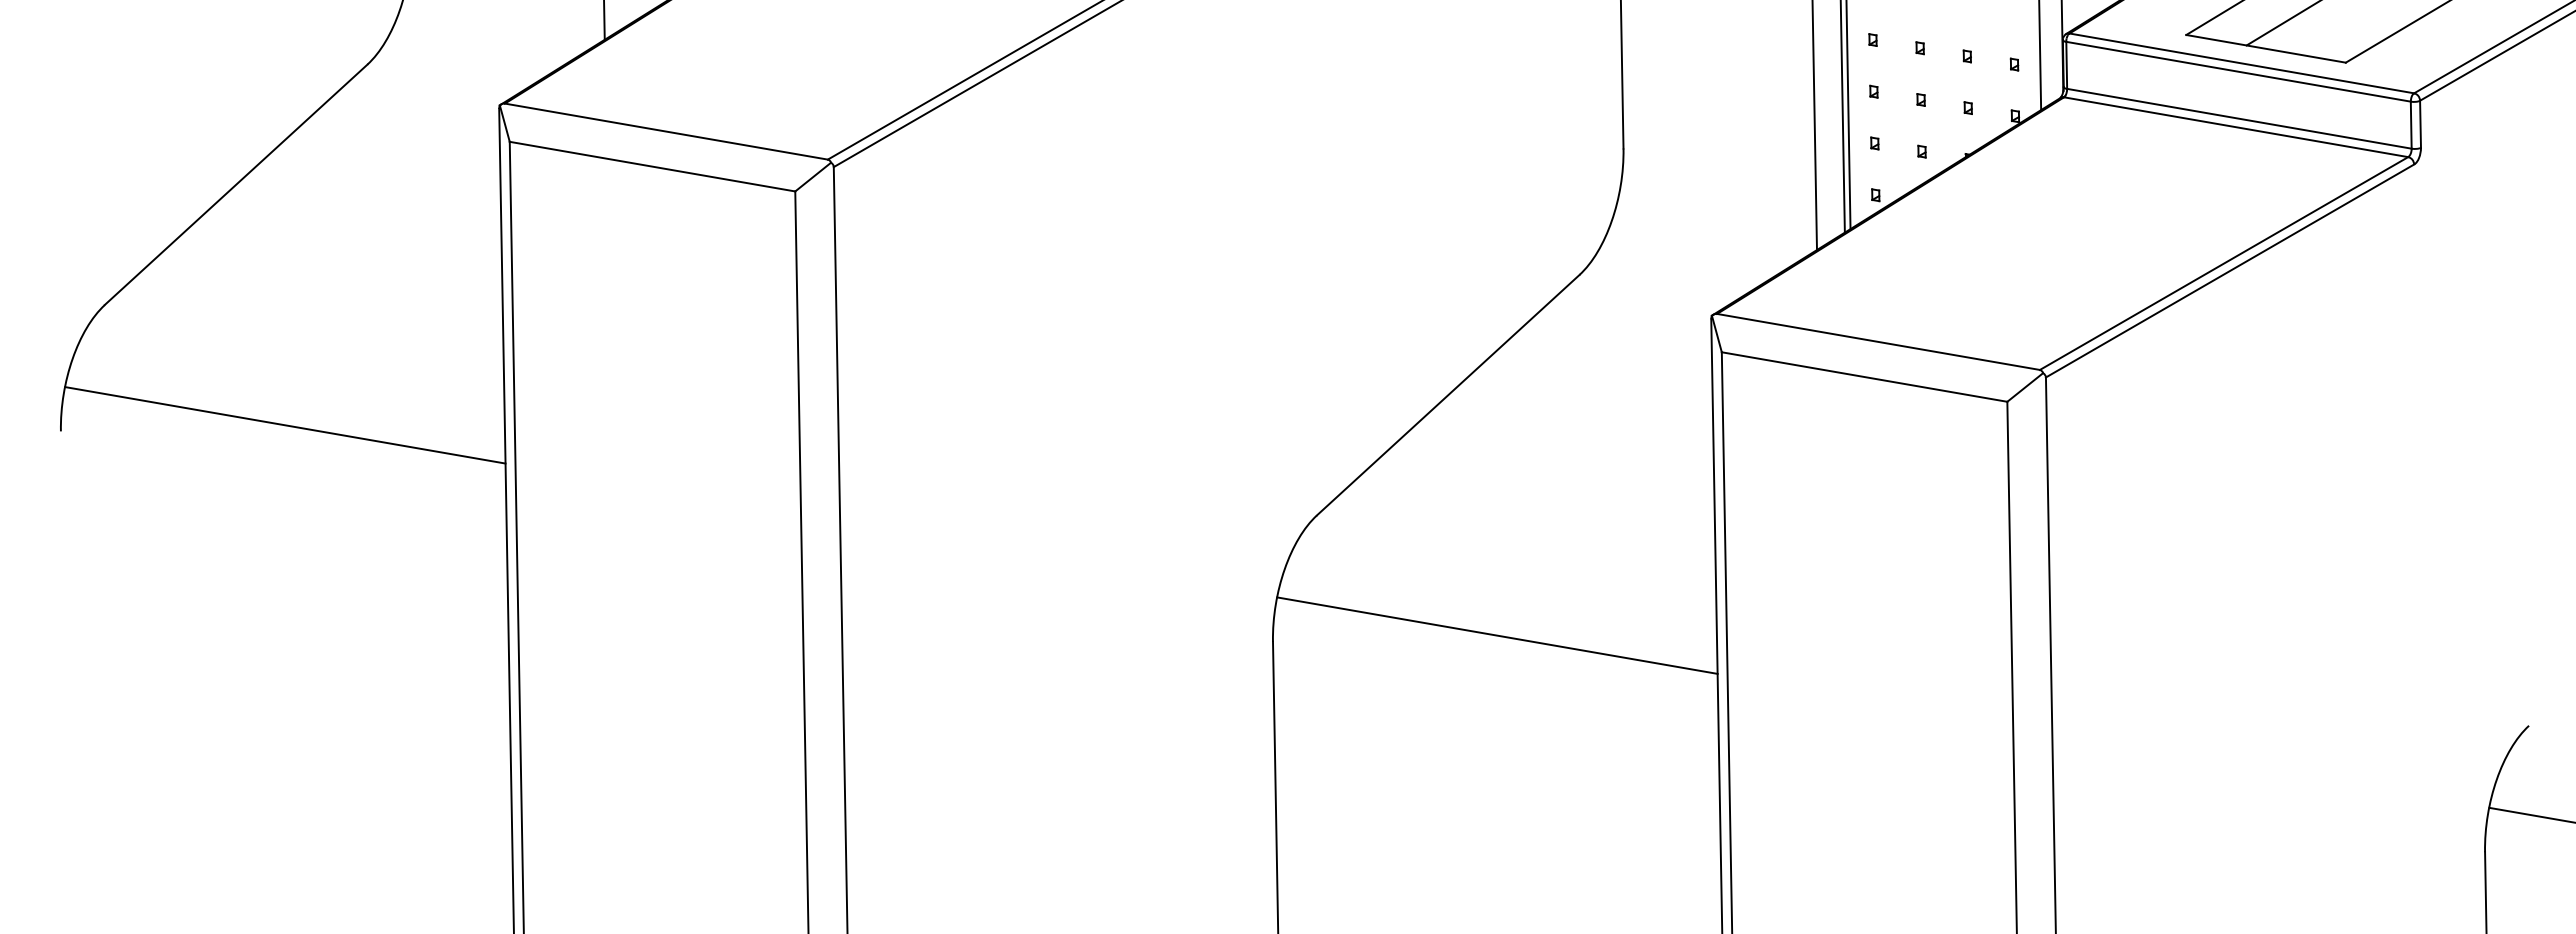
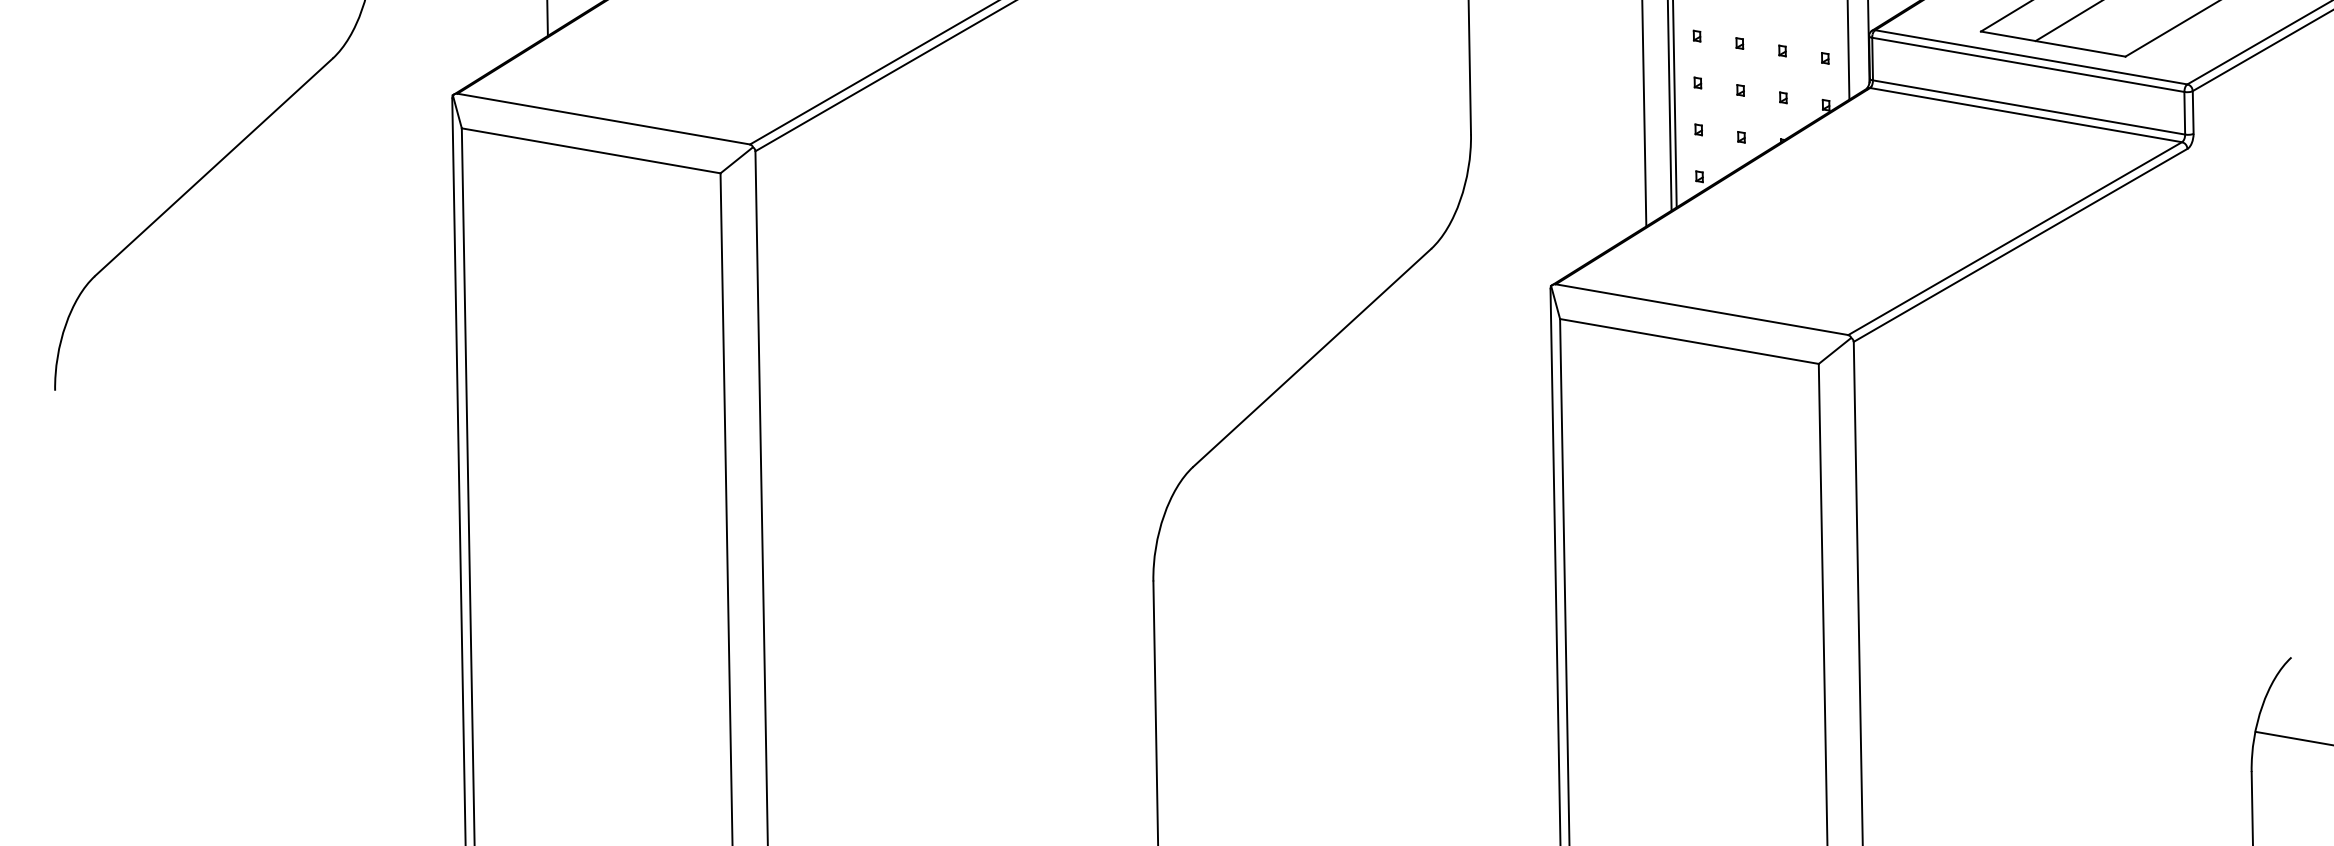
line: (285, 425) -> (258, 385), removed
line: (1497, 635) -> (1356, 575), removed

